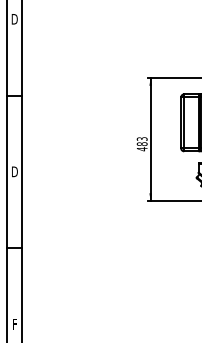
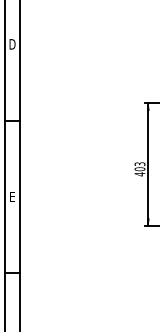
text: (142, 144) -> (140, 169), 483 -> 403
text: (14, 171) -> (12, 196), D -> E

